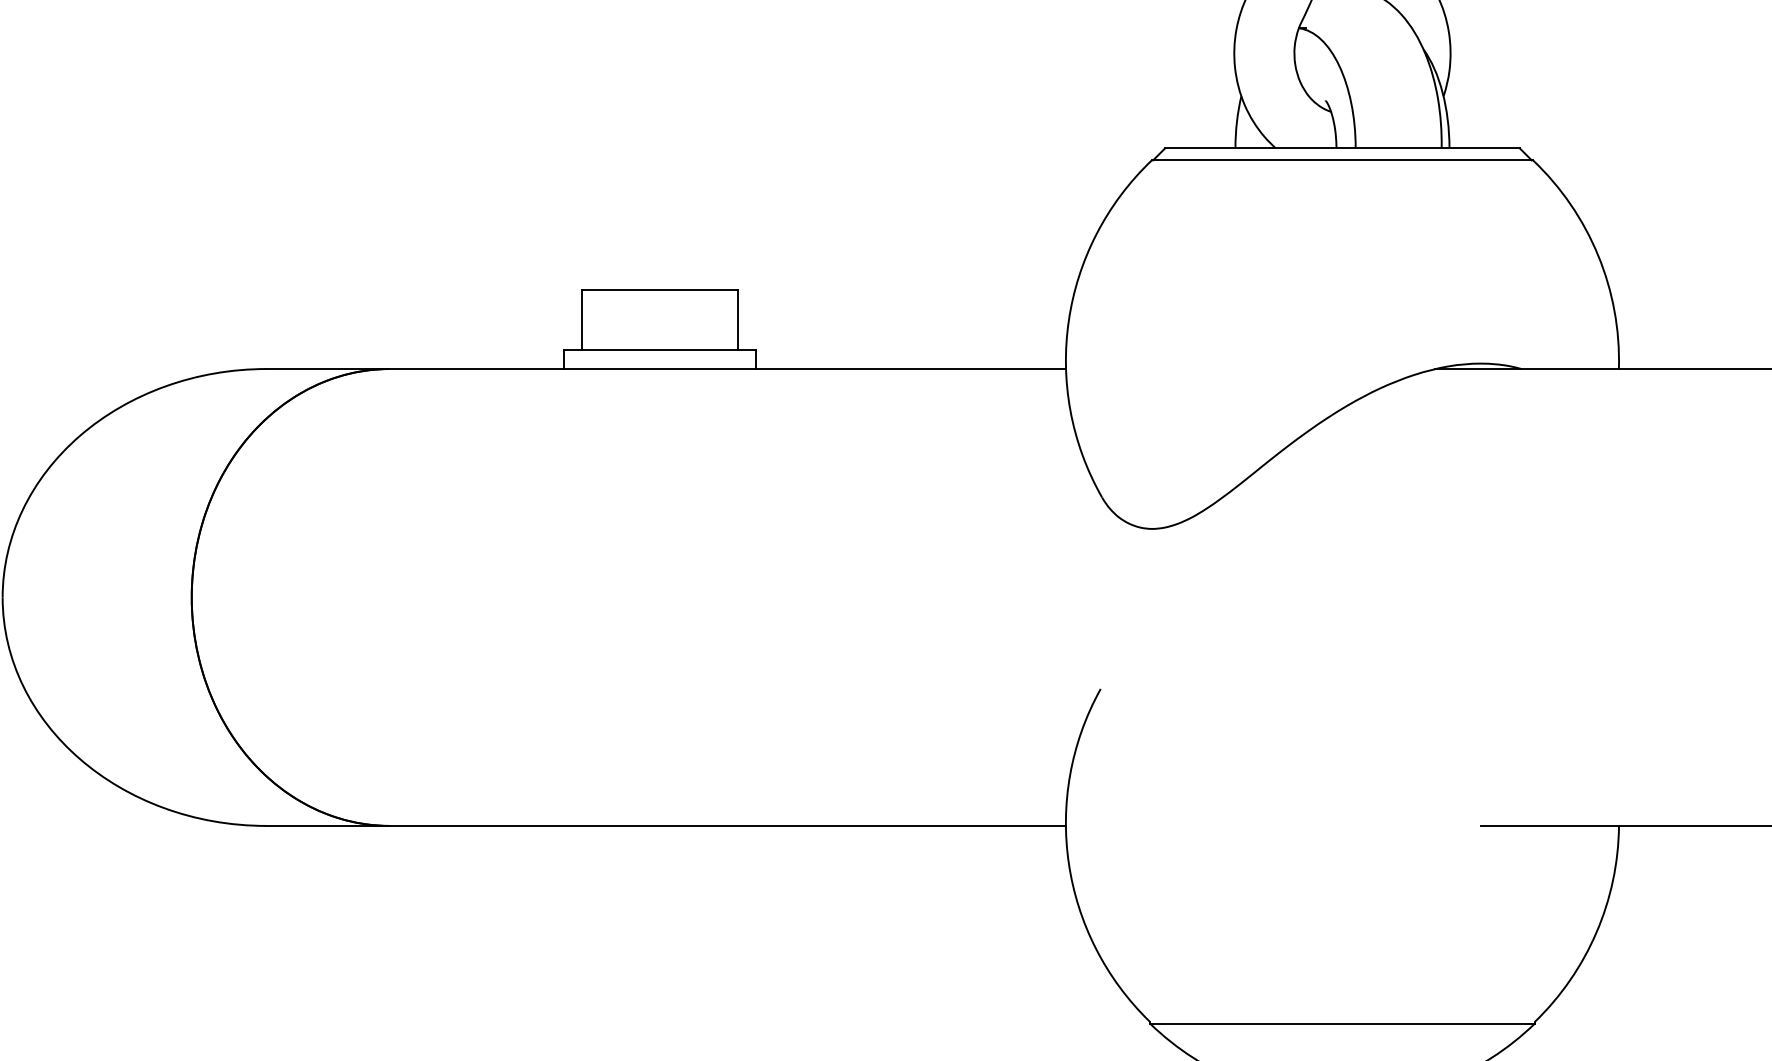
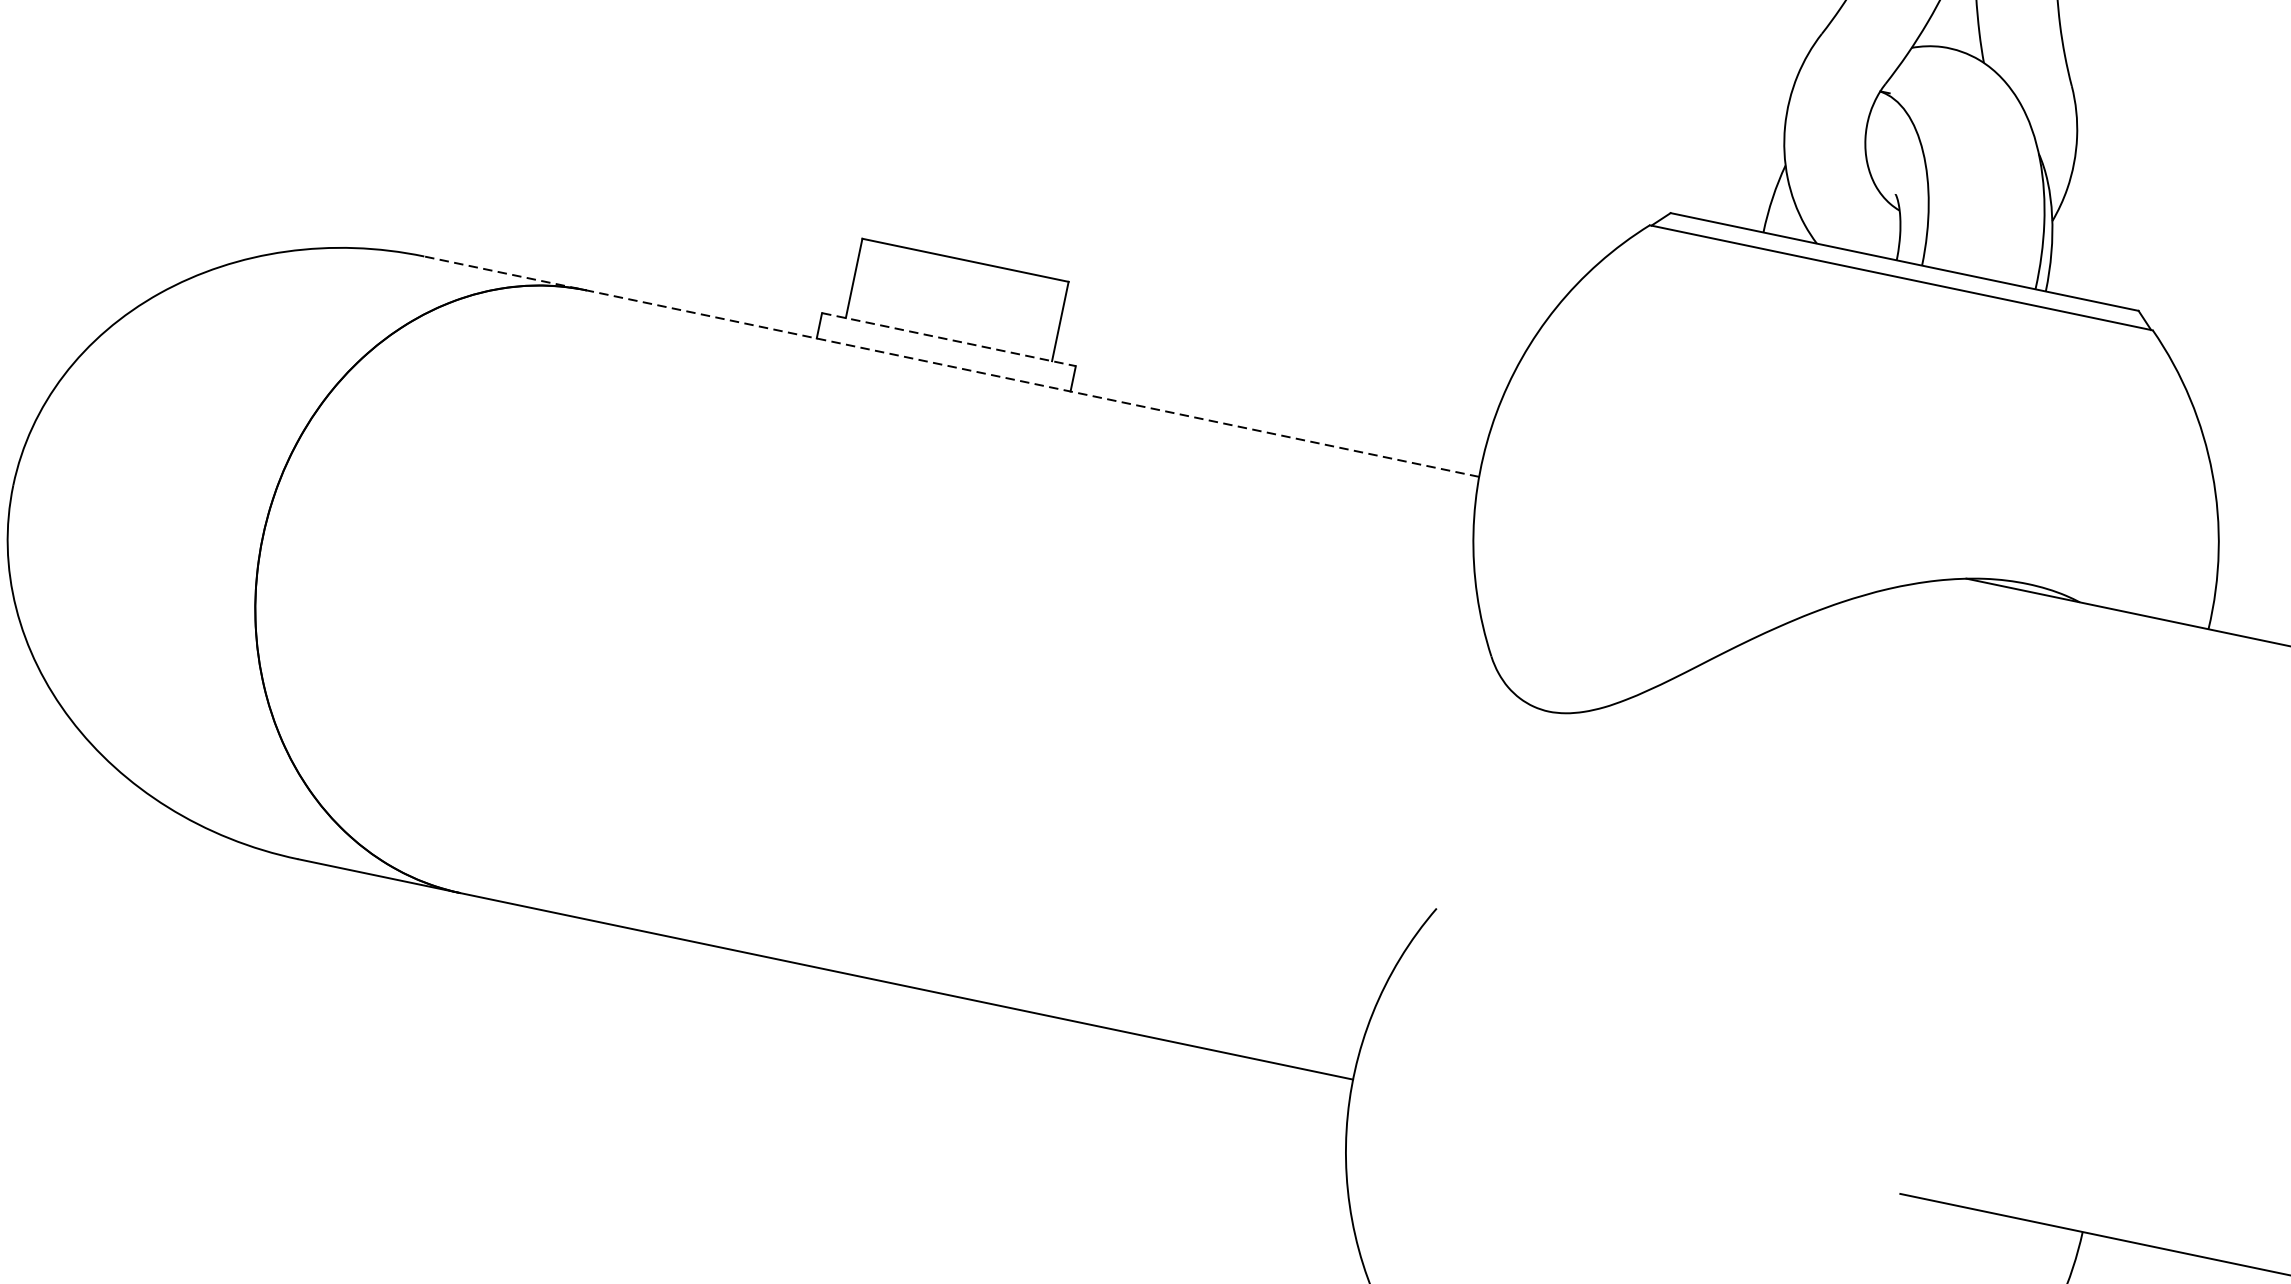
line: (660, 349) -> (949, 339), solid -> dashed
line: (666, 369) -> (951, 367), solid -> dashed

